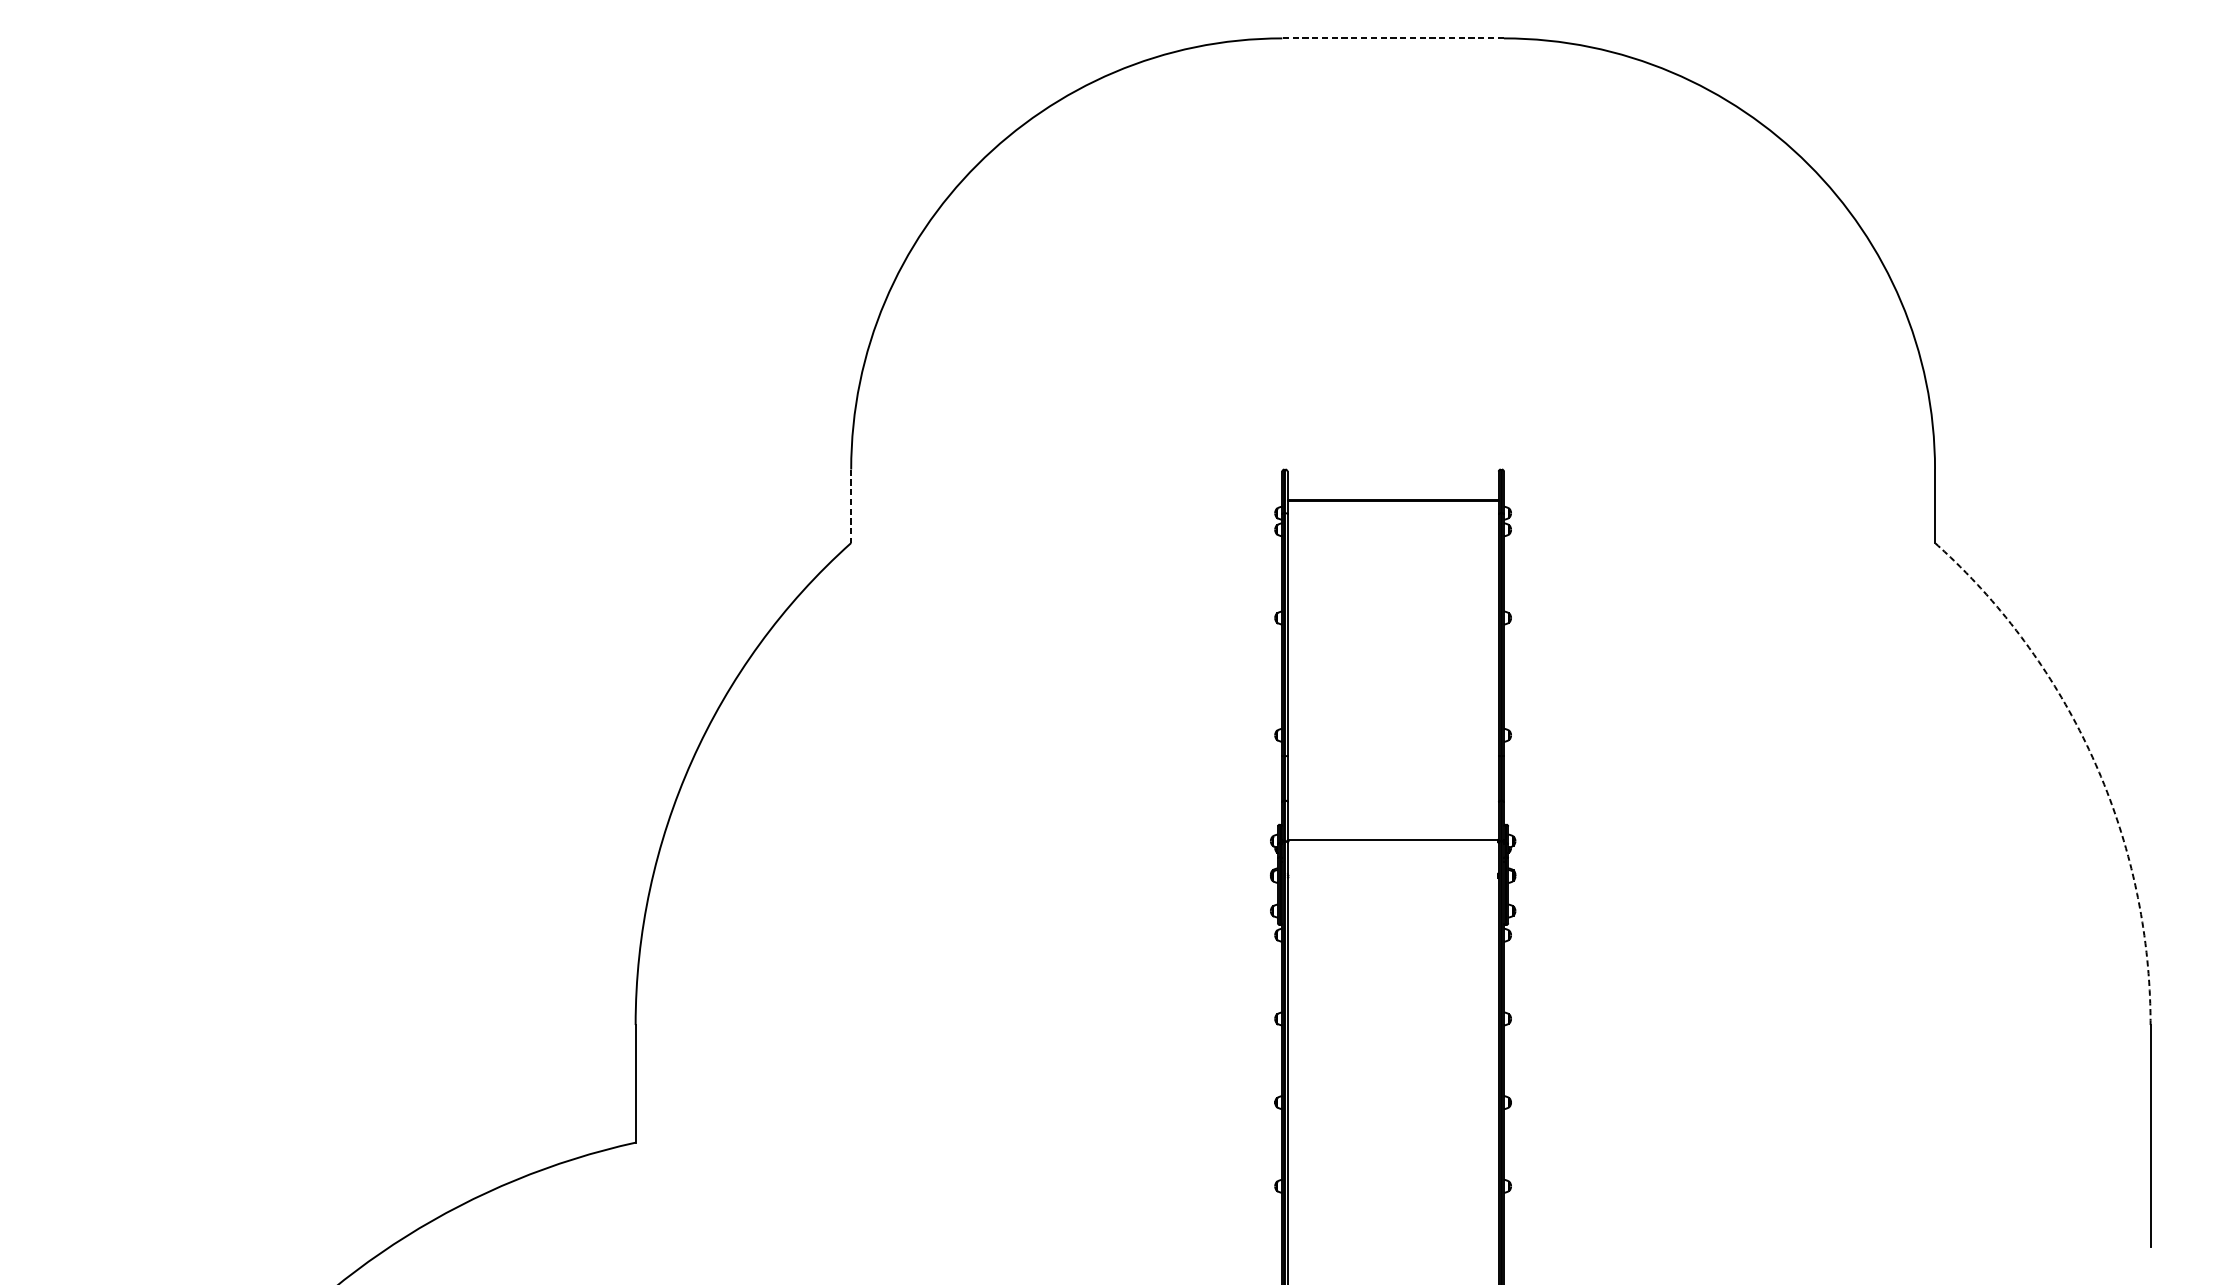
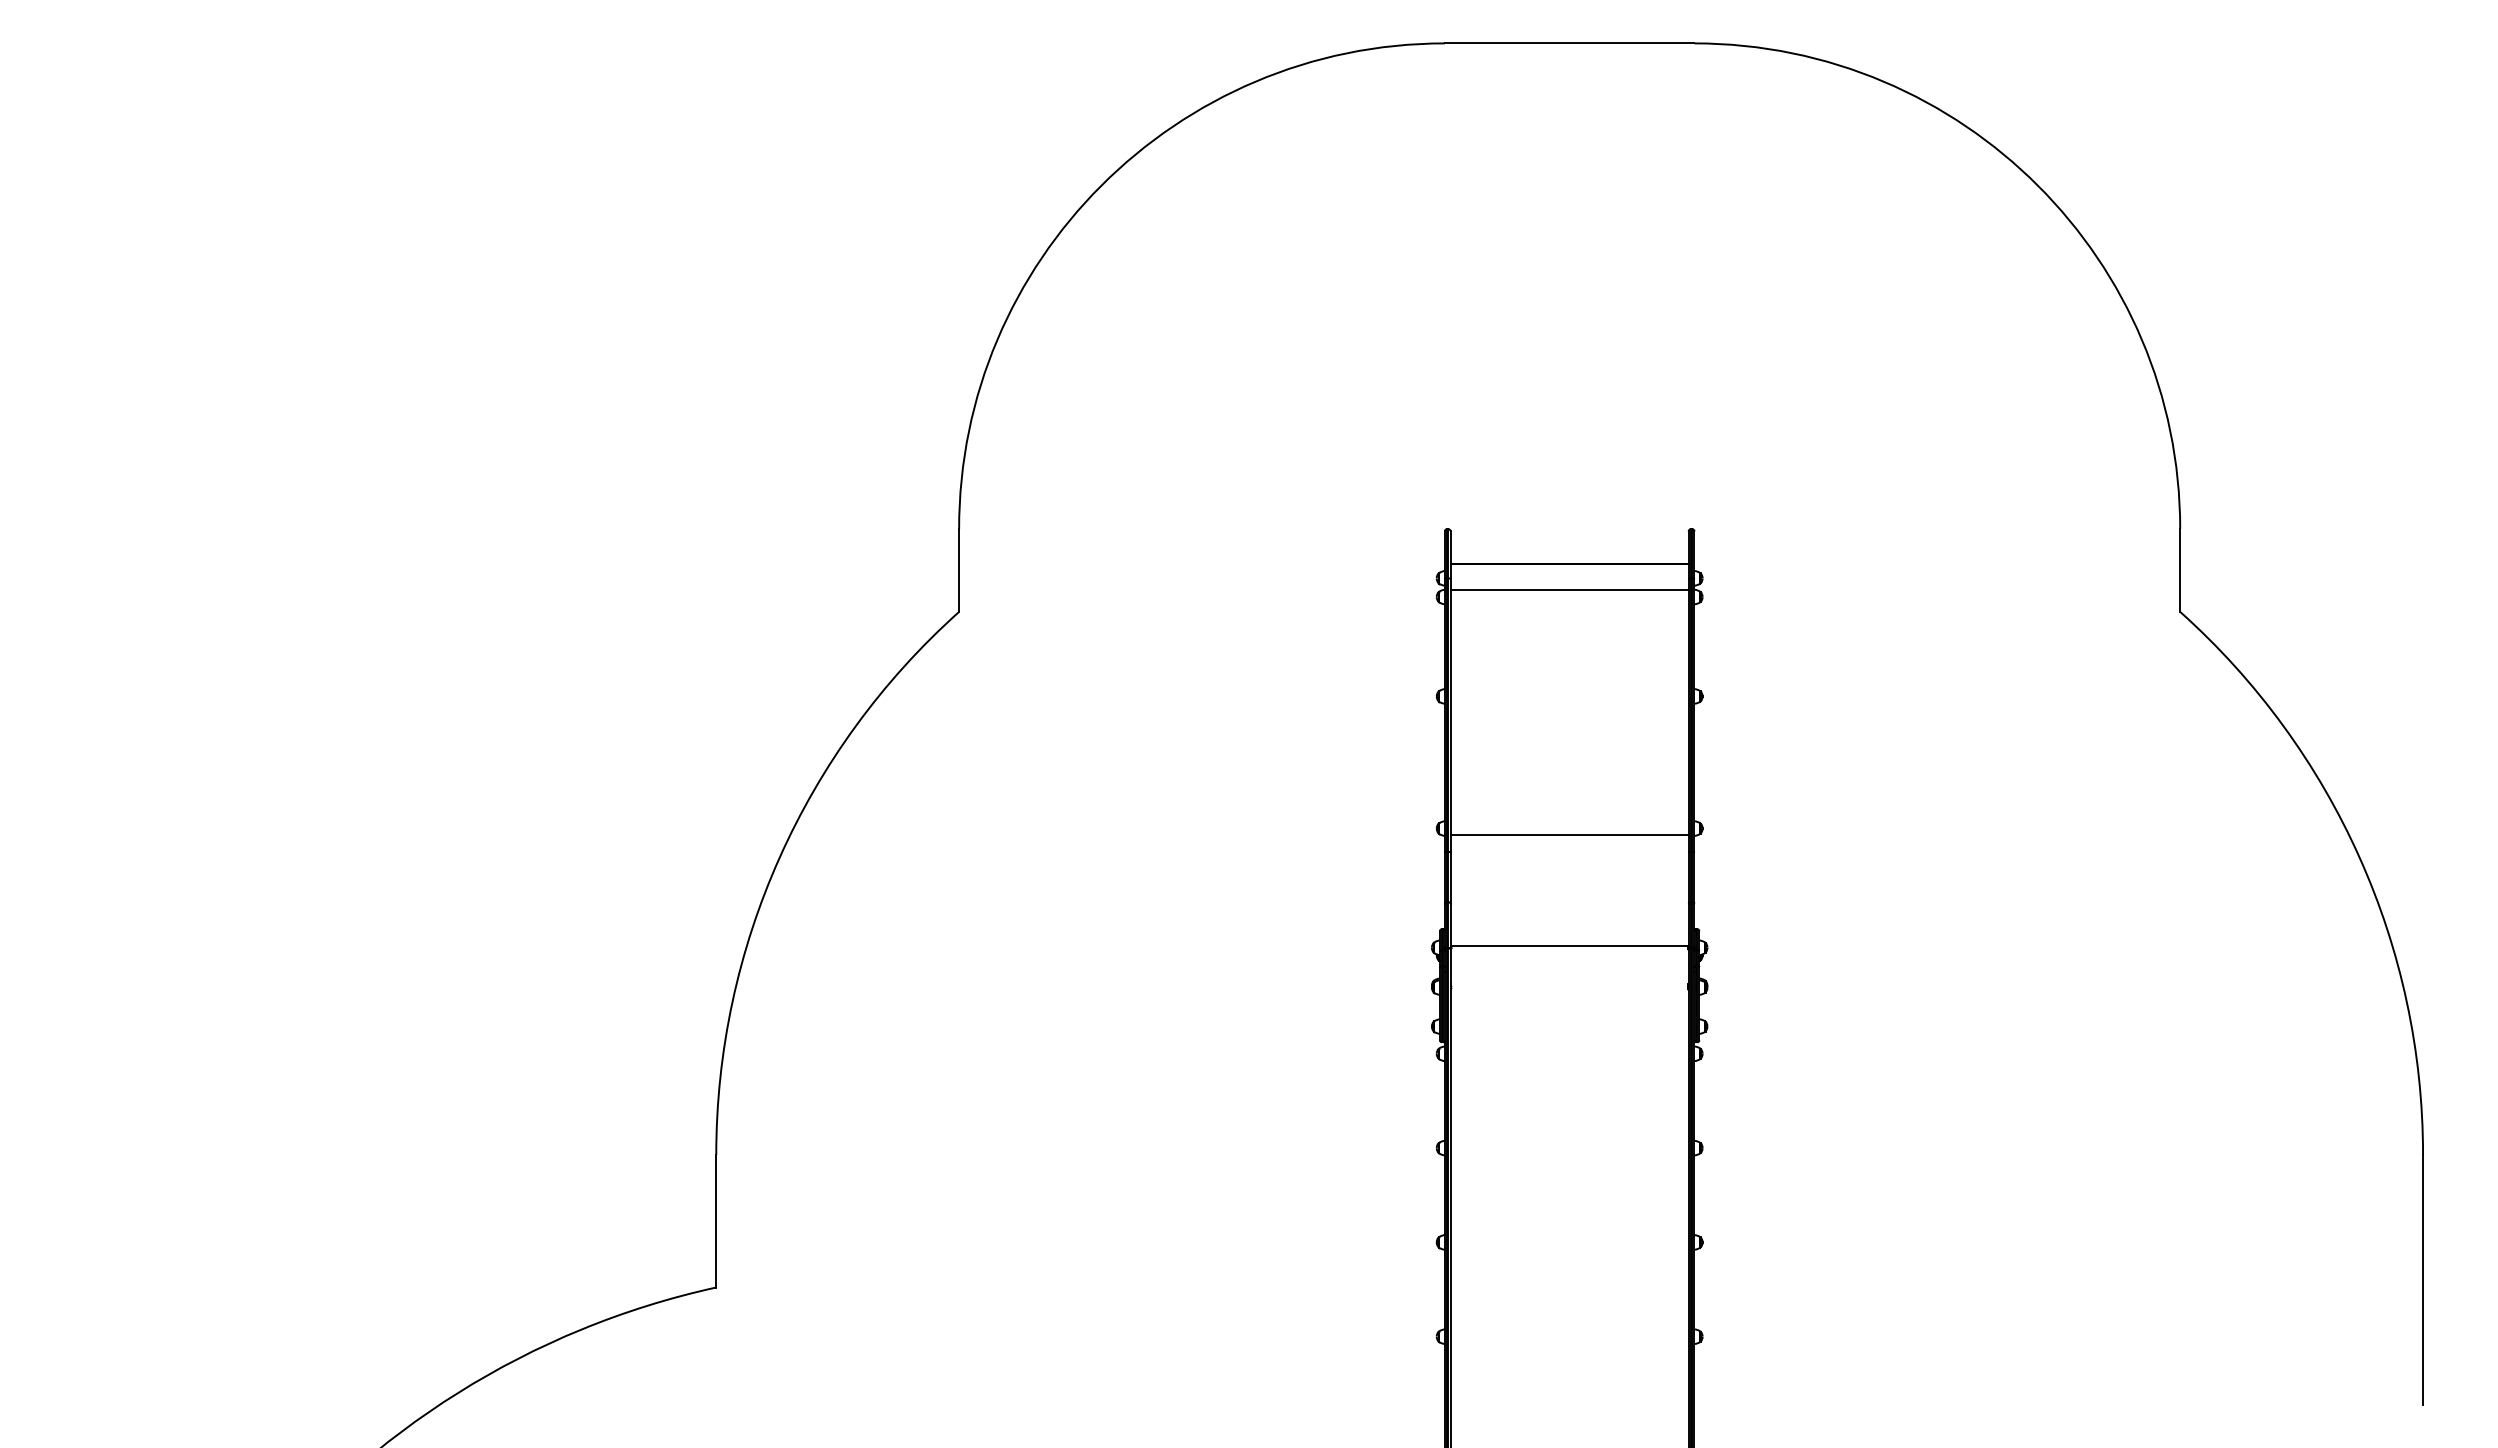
line: (1392, 38) -> (1569, 43), dashed -> solid
line: (851, 507) -> (959, 571), dashed -> solid
line: (1392, 524) -> (1569, 590), added
line: (1392, 740) -> (1569, 834), added
arc: (2094, 760) -> (2359, 857), dashed -> solid

